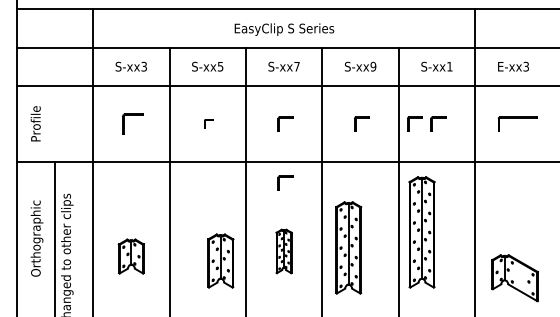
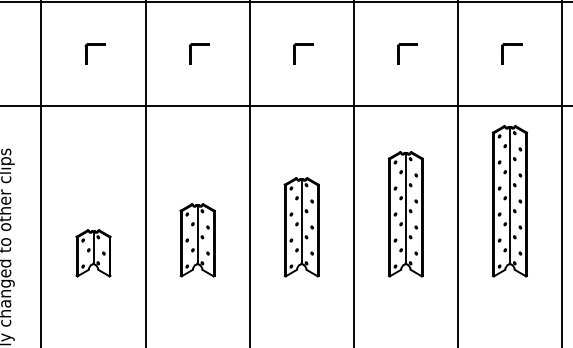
part: (132, 123) -> (95, 52), size x0.71
part: (208, 123) -> (198, 52), size x1.67
part: (414, 123) -> (479, 52), removed
part: (285, 182) -> (303, 133), removed
part: (421, 232) -> (509, 201), moved
part: (348, 247) -> (405, 213), moved
part: (283, 251) -> (300, 227), size x1.67
part: (130, 256) -> (92, 253), moved
part: (220, 260) -> (197, 239), moved

